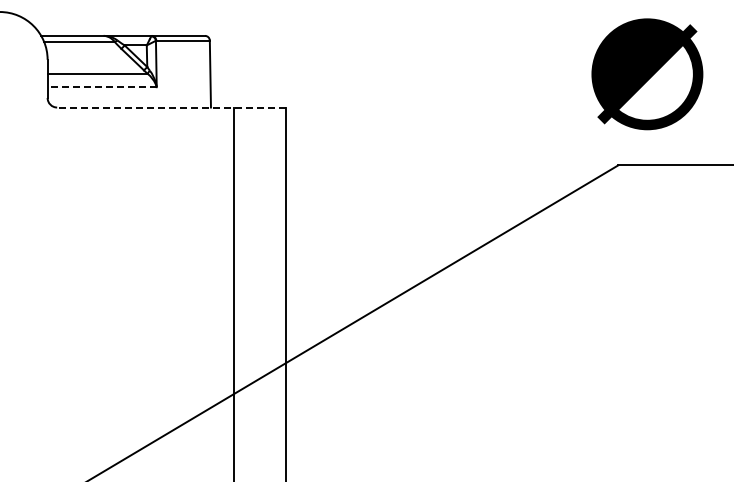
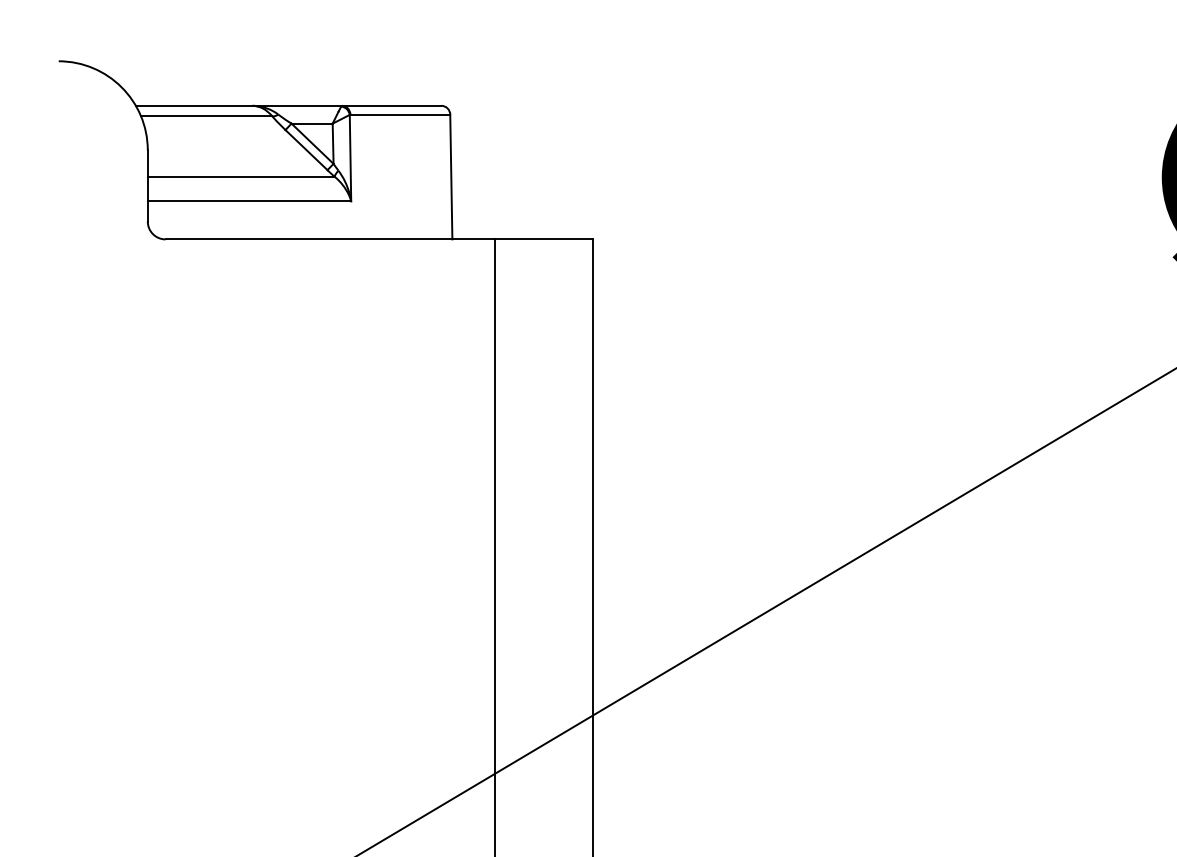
line: (102, 87) -> (250, 202), dashed -> solid
line: (171, 107) -> (378, 239), dashed -> solid

